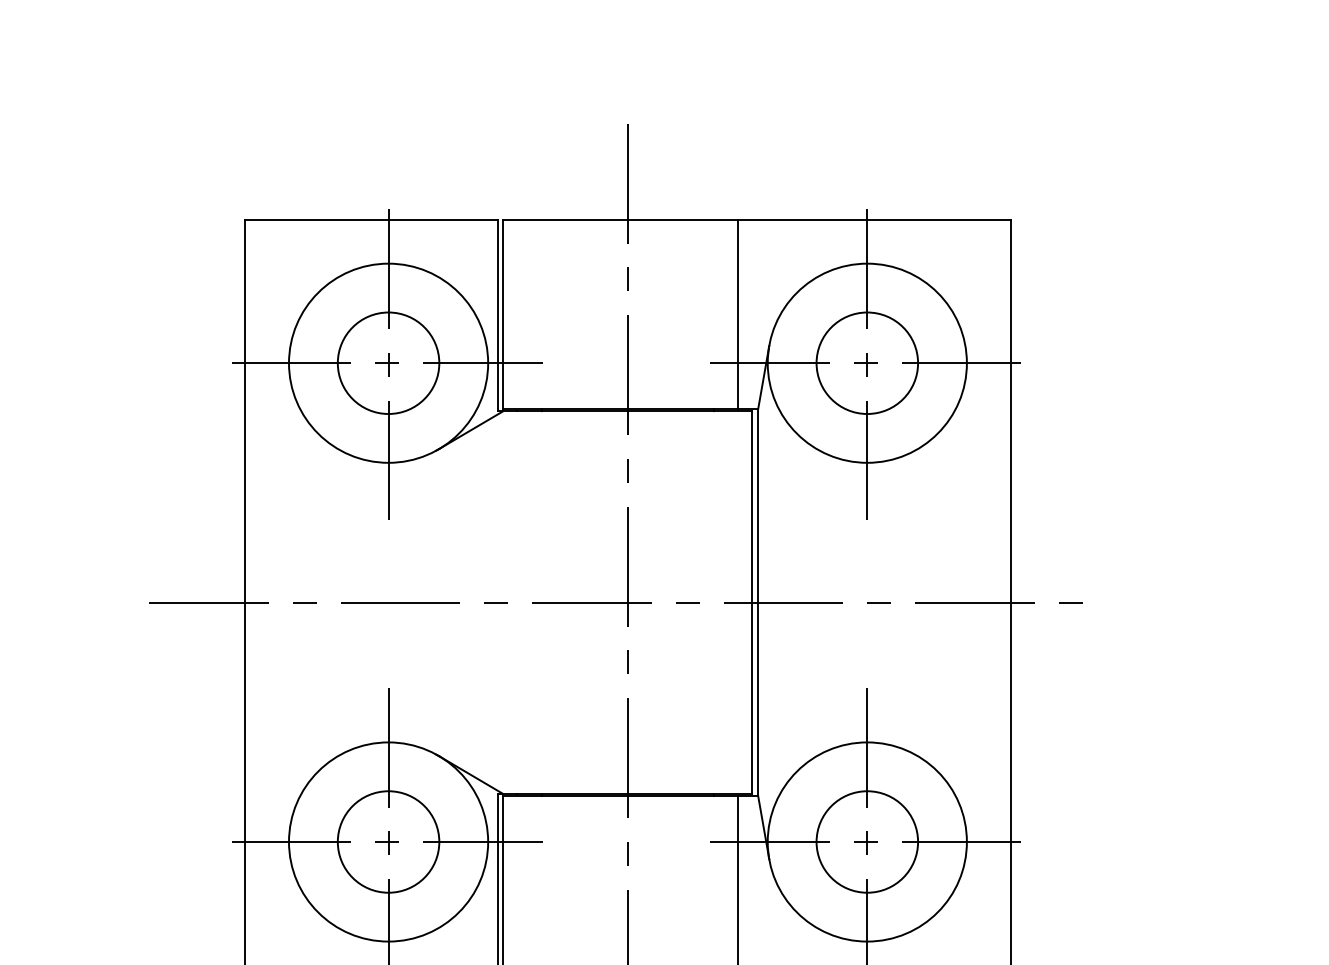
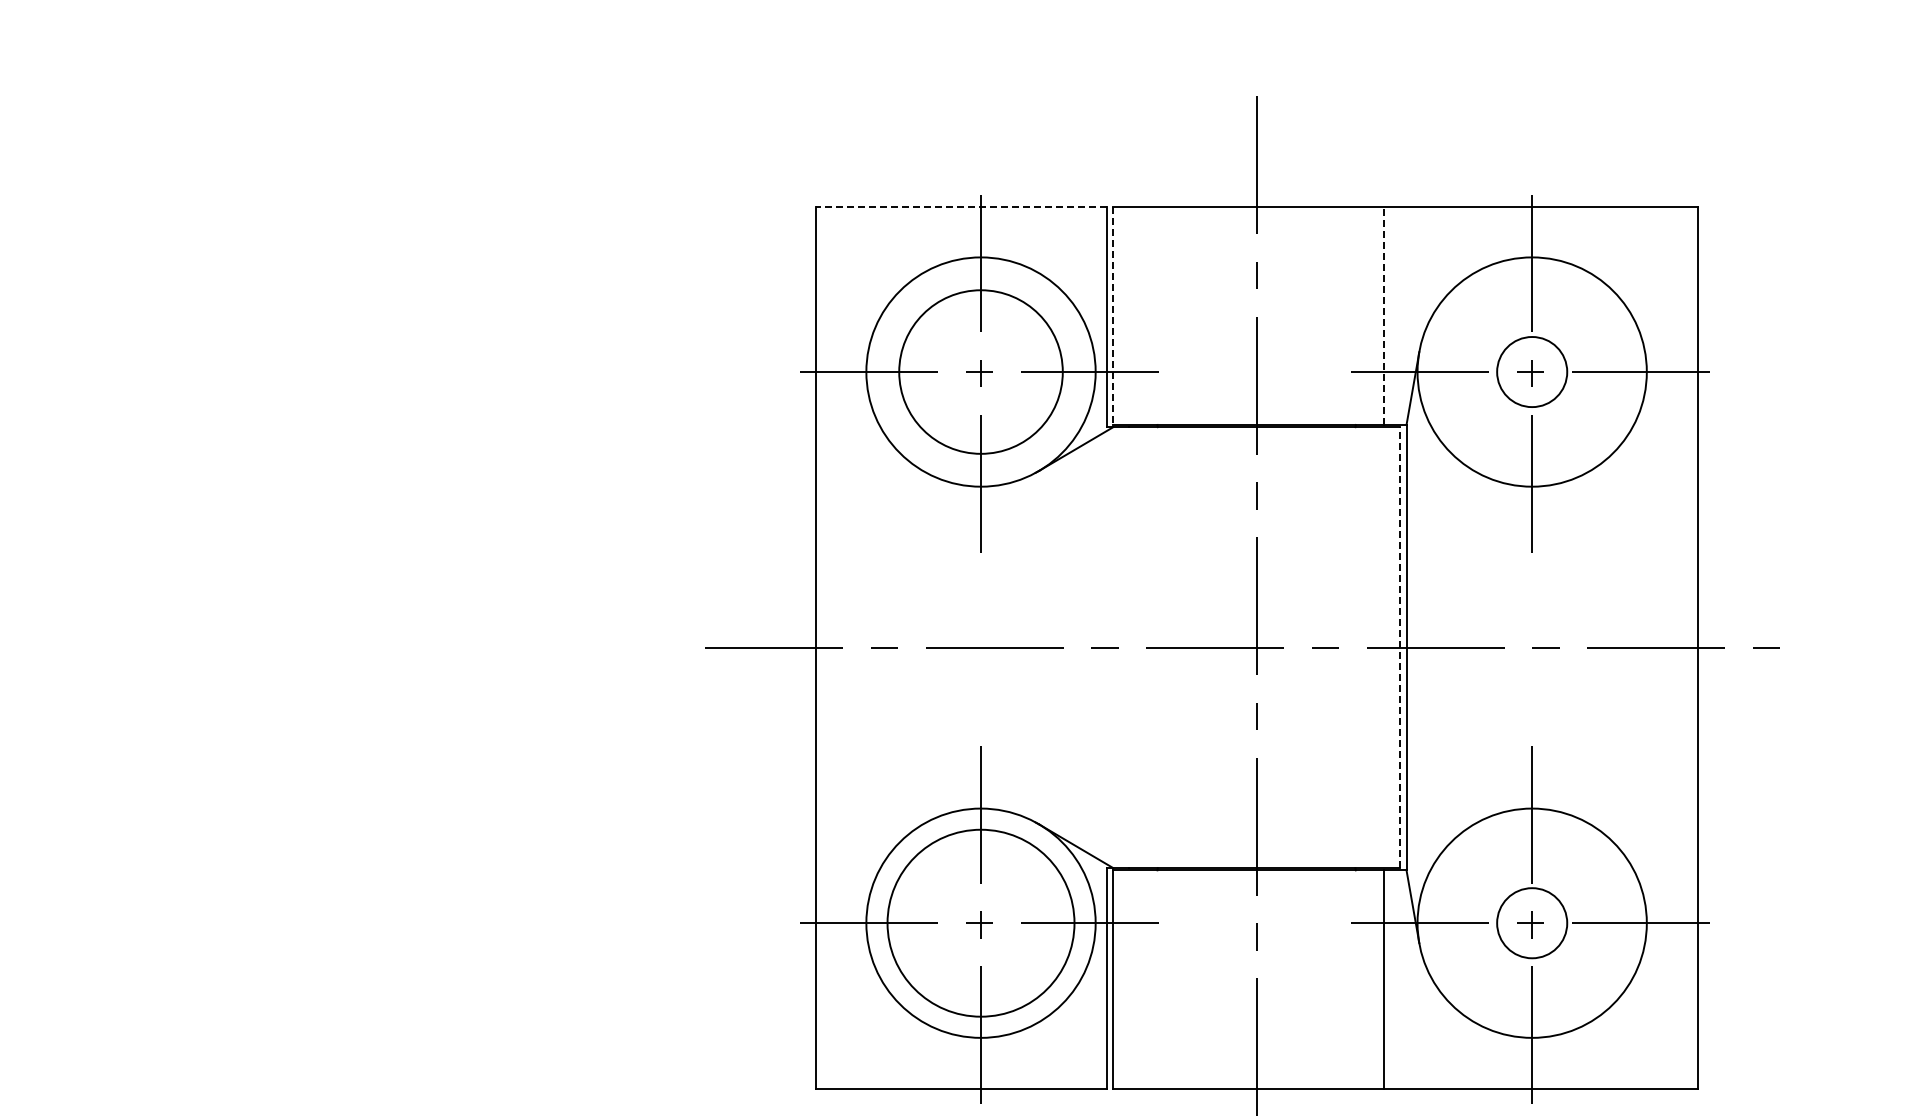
line: (371, 219) -> (961, 206), solid -> dashed
line: (503, 314) -> (1113, 316), solid -> dashed
line: (738, 314) -> (1383, 315), solid -> dashed
circle: (388, 362) -> (980, 371), size x1.4
circle: (866, 362) -> (1531, 371), size x0.6
line: (752, 602) -> (1399, 647), solid -> dashed
circle: (388, 841) -> (980, 922), size x1.6
circle: (866, 841) -> (1531, 922), size x0.6

